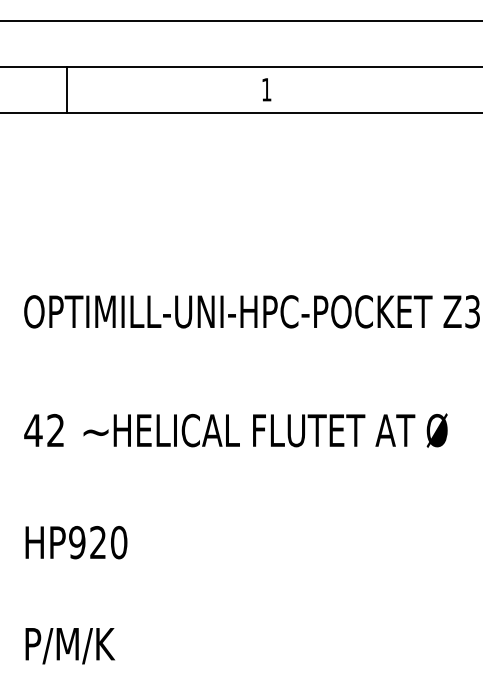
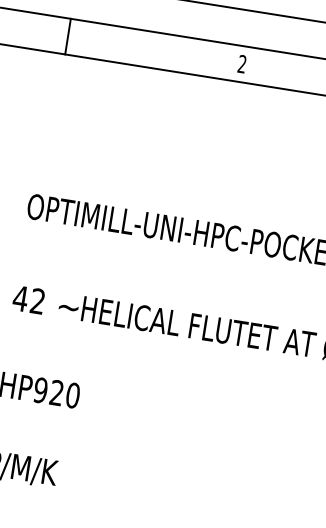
line: (66, 89) -> (67, 36), moved
text: (266, 89) -> (242, 63), 1 -> 2

